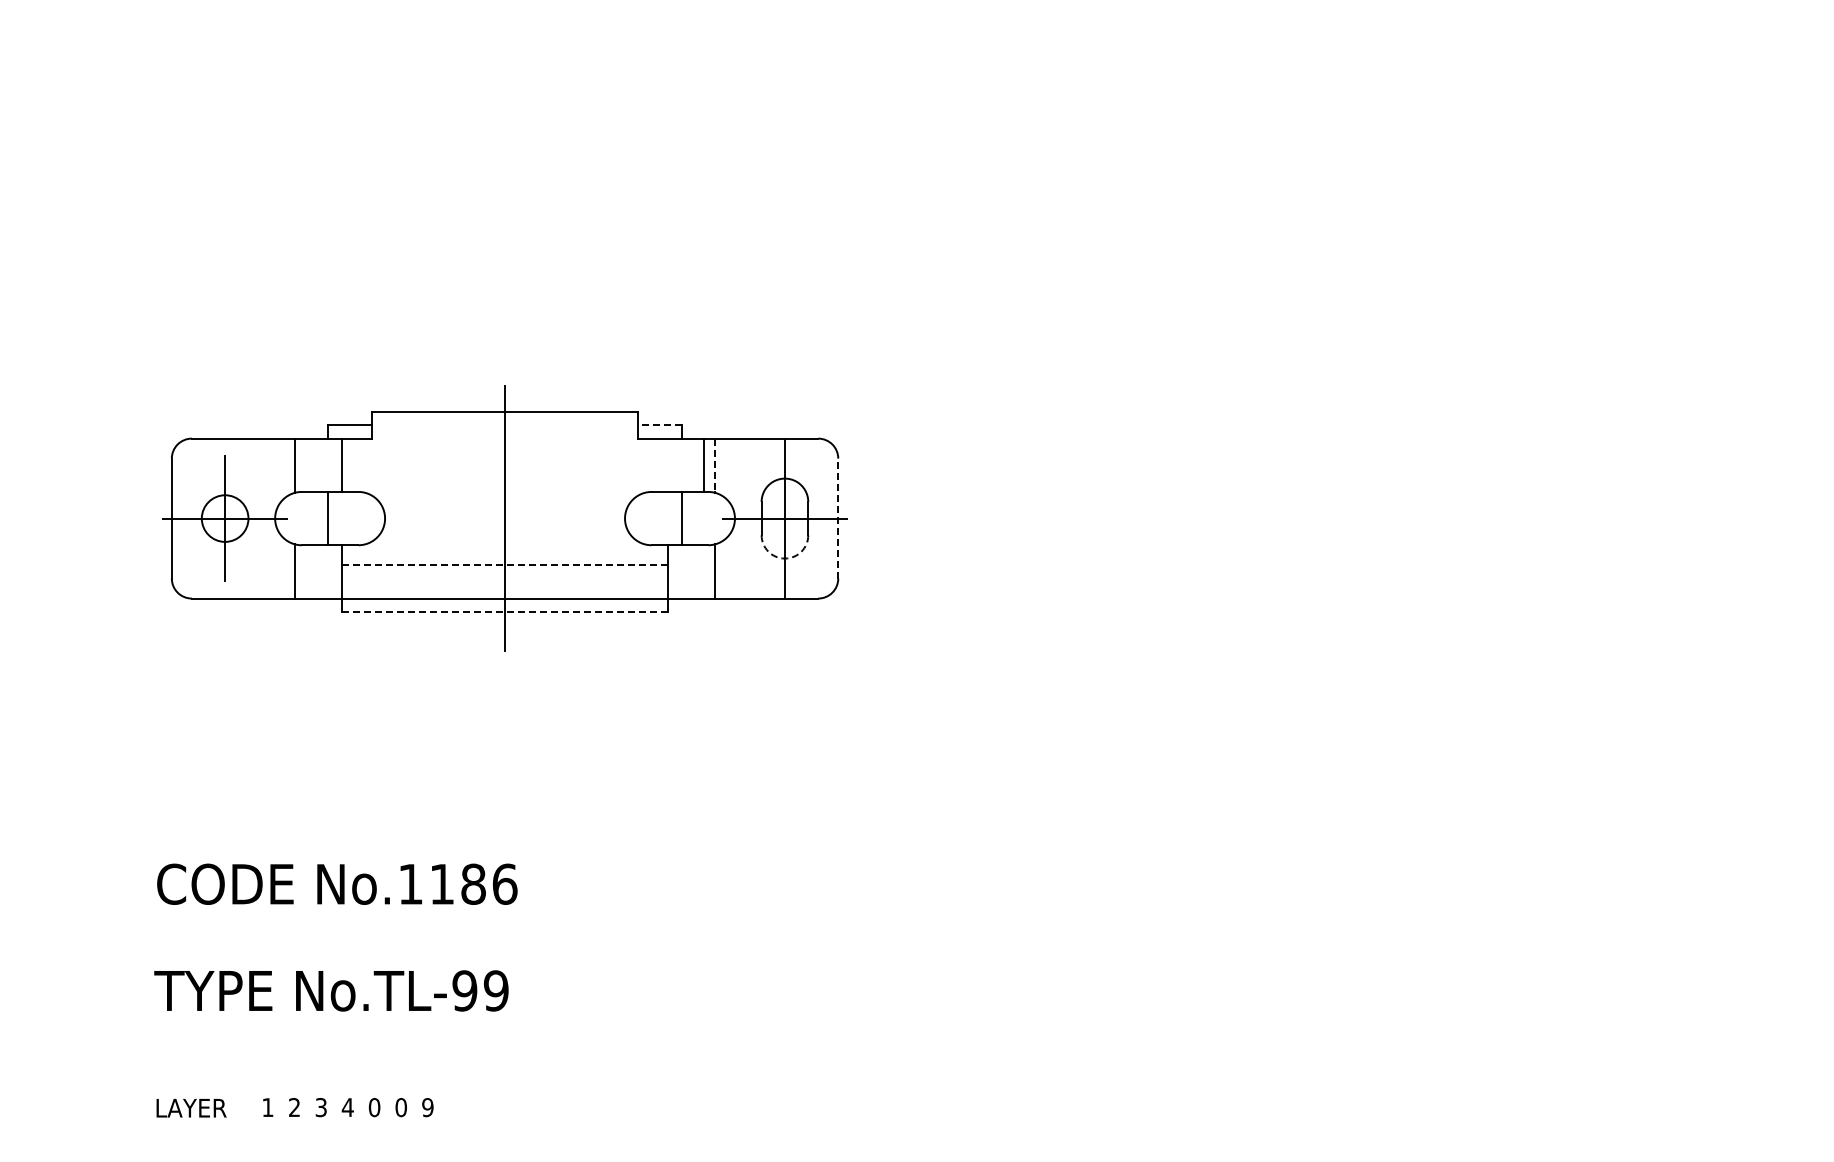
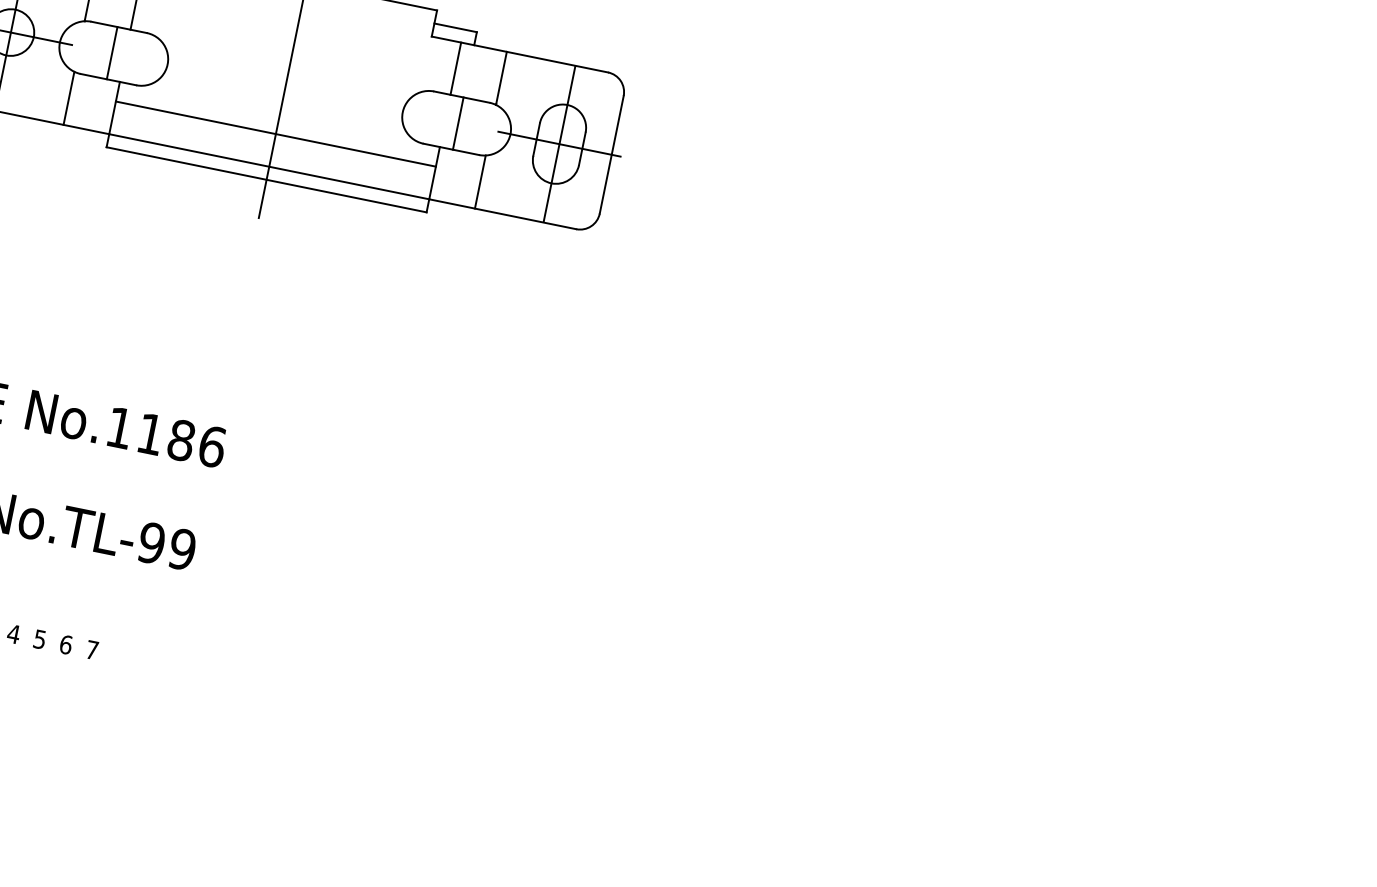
line: (660, 425) -> (456, 28), dashed -> solid
line: (704, 464) -> (456, 67), moved
line: (714, 466) -> (500, 79), dashed -> solid
line: (838, 518) -> (611, 154), dashed -> solid
arc: (784, 558) -> (551, 183), dashed -> solid
line: (505, 565) -> (276, 134), dashed -> solid
line: (505, 611) -> (267, 179), dashed -> solid
text: (374, 1107) -> (39, 639), 0 -> 5
text: (401, 1107) -> (66, 644), 0 -> 6
text: (427, 1107) -> (91, 650), 9 -> 7

